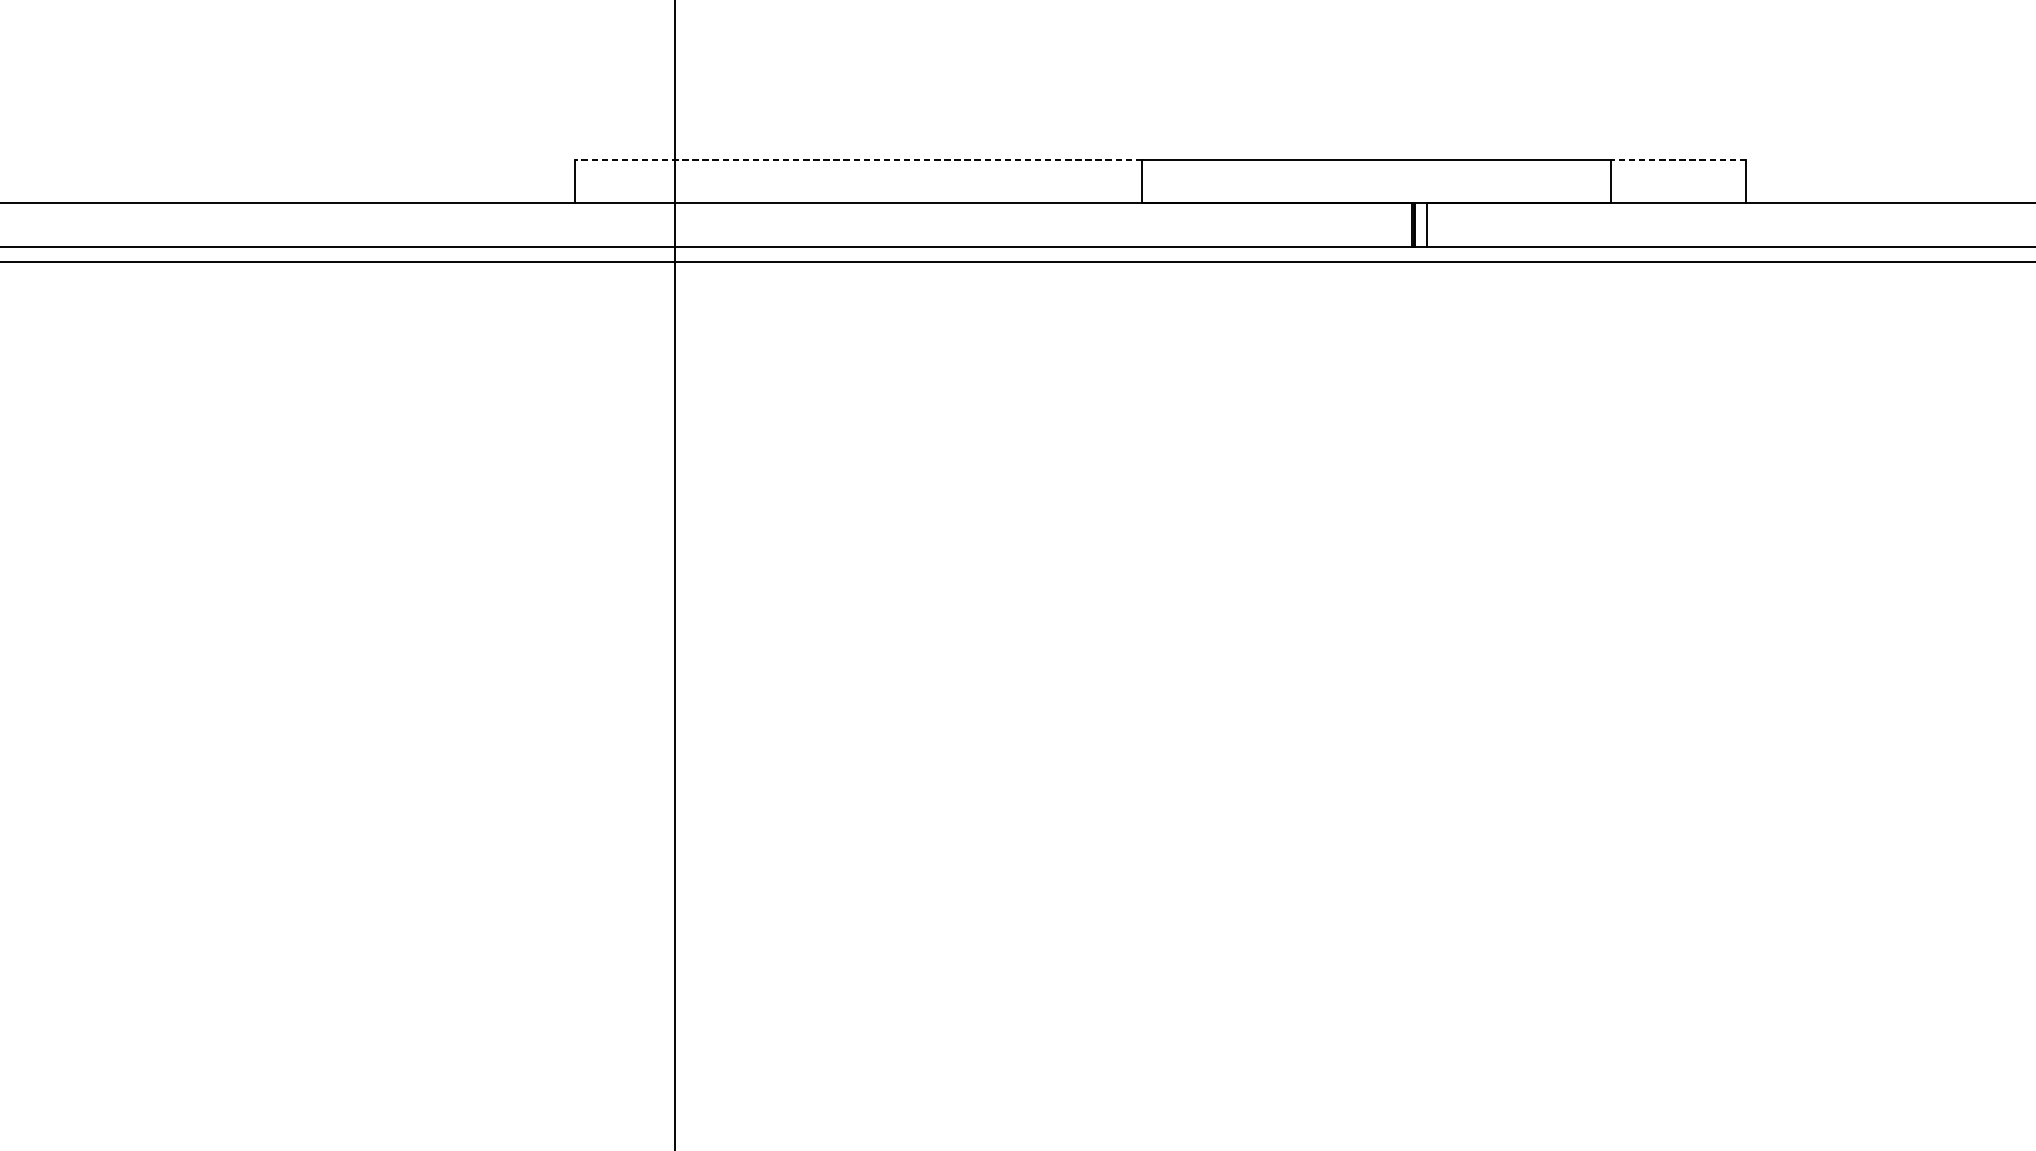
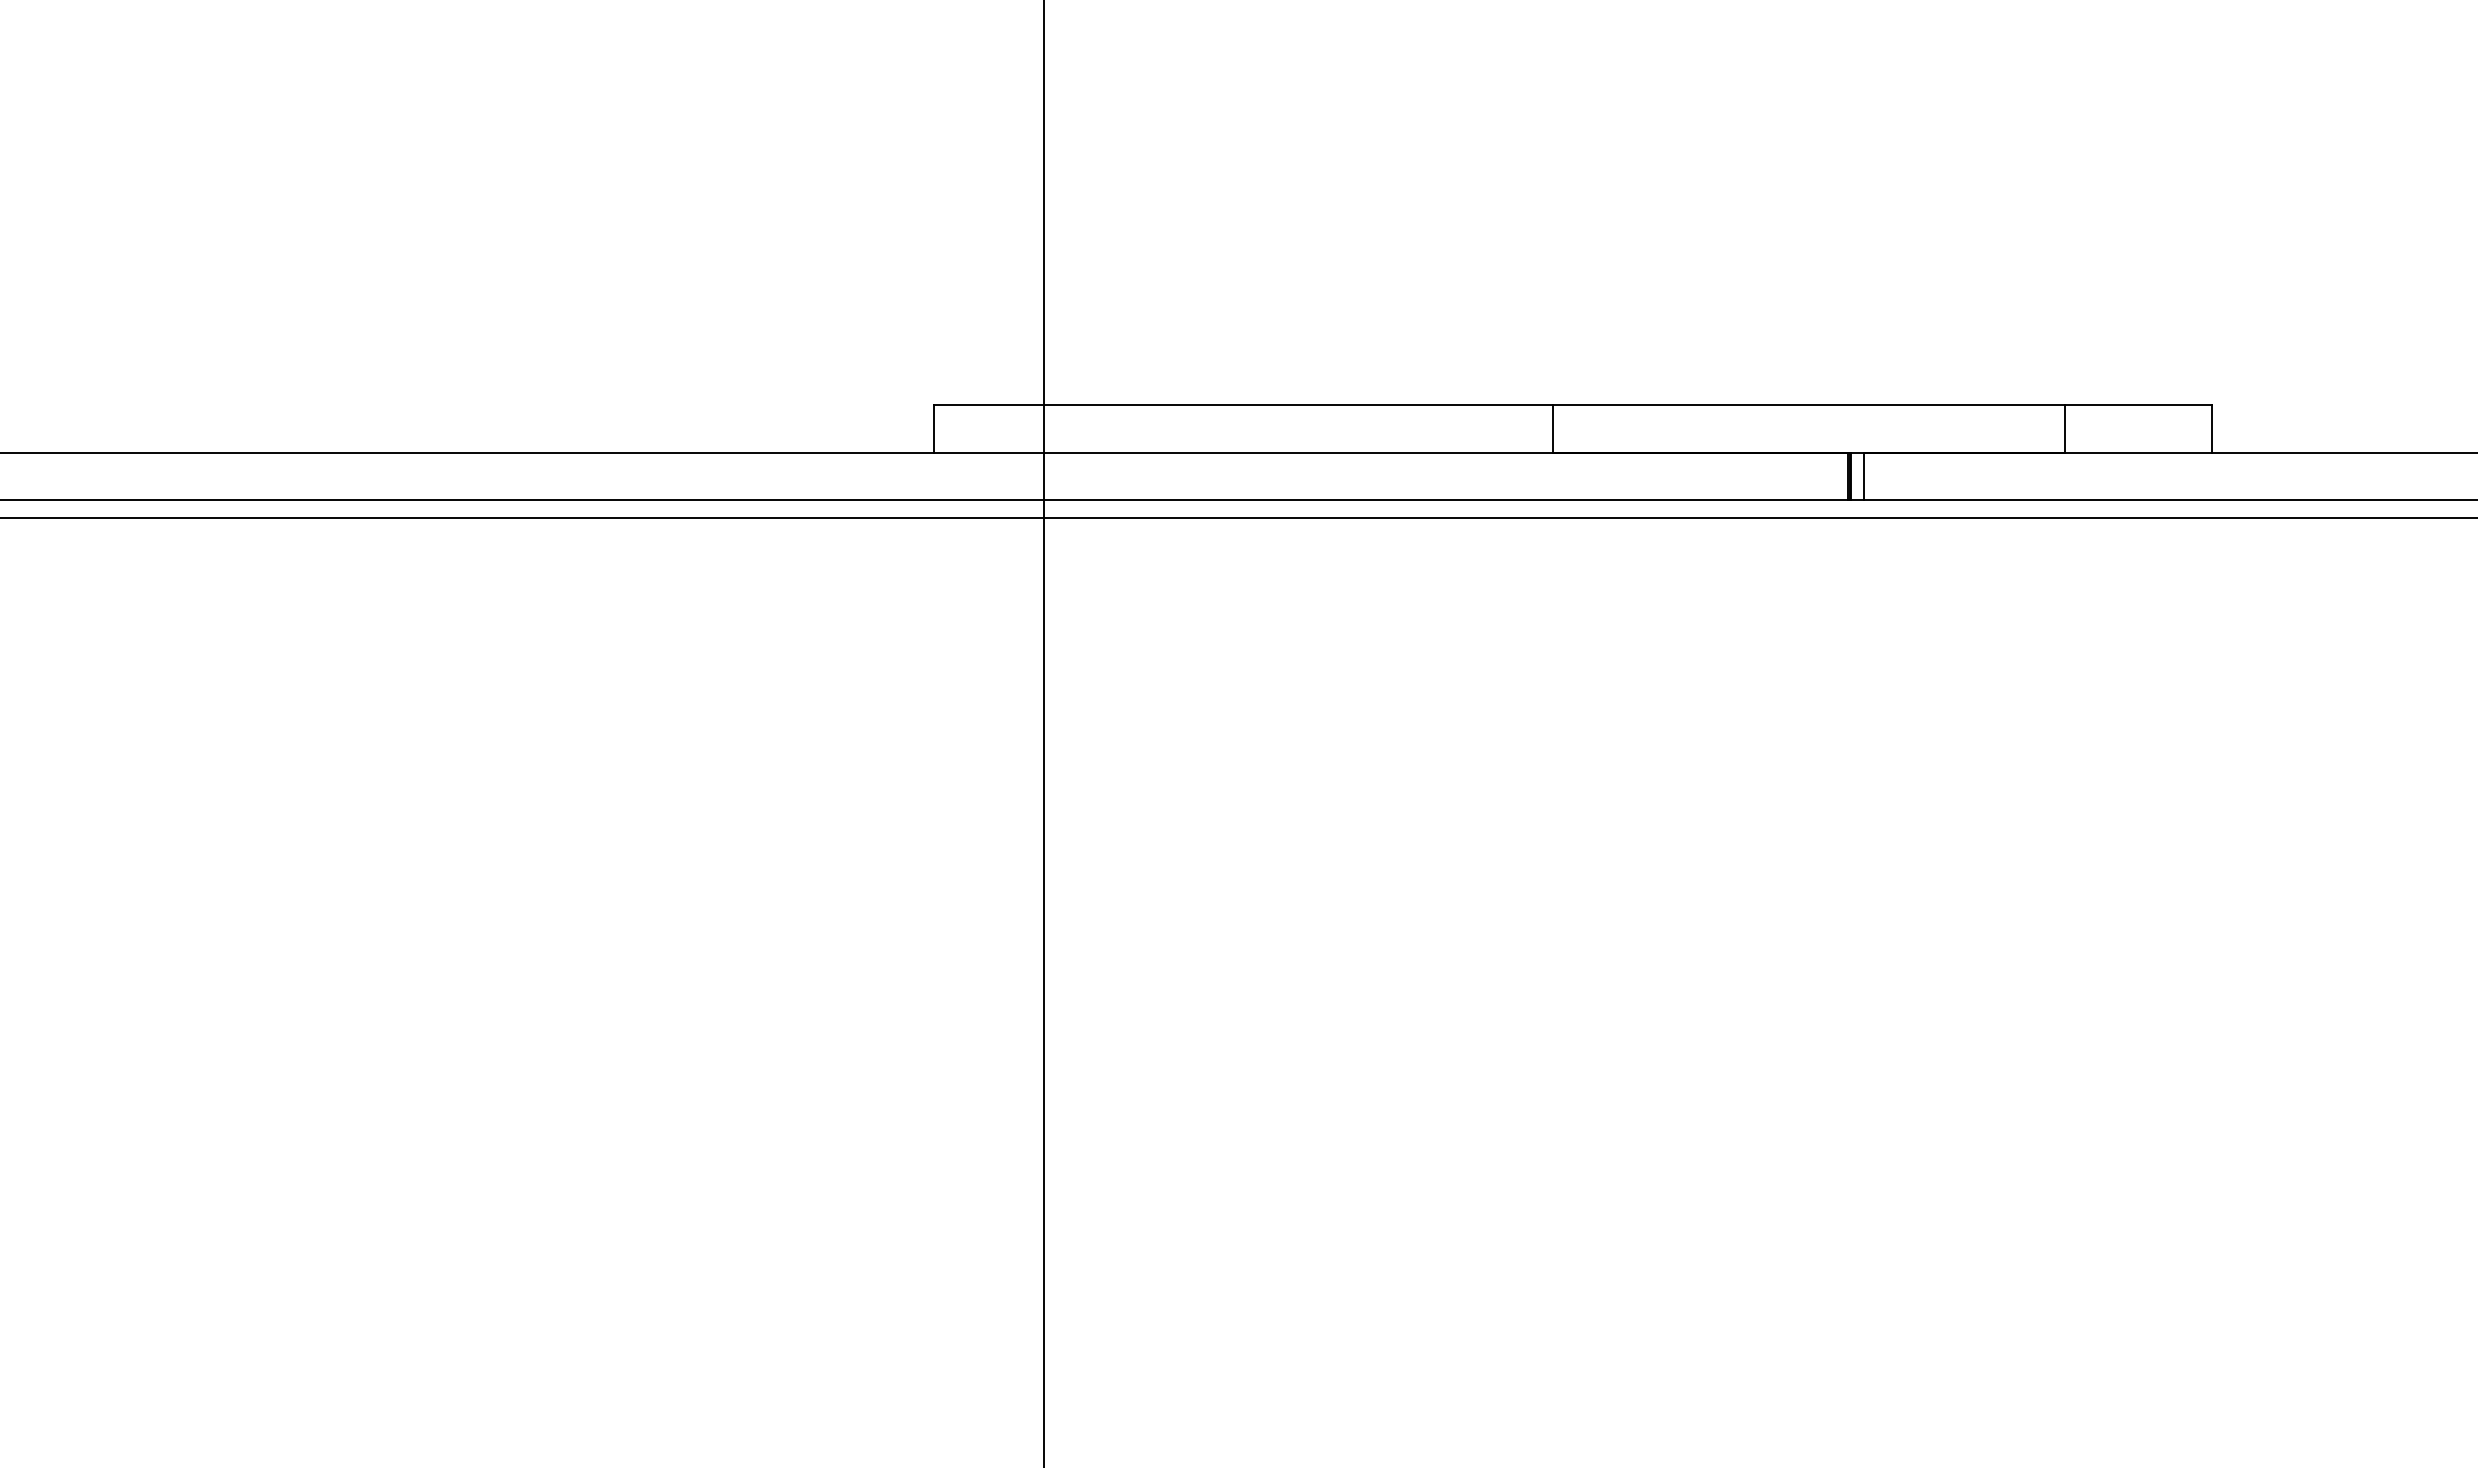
line: (857, 159) -> (1242, 405), dashed -> solid
line: (1678, 159) -> (2138, 405), dashed -> solid

